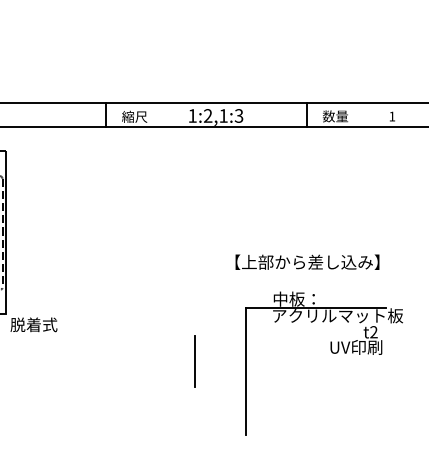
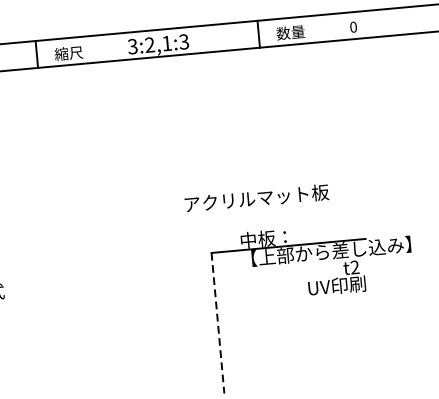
text: (192, 115) -> (132, 46), 1:2,1:3 -> 3:2,1:3
text: (392, 116) -> (353, 27), 1 -> 0
text: (302, 261) -> (268, 196), 【上部から差し込み】 -> アクリルマット板
text: (349, 315) -> (326, 251), アクリルマット板 -> 【上部から差し込み】
line: (194, 361) -> (159, 317), removed
line: (246, 371) -> (218, 323), solid -> dashed

